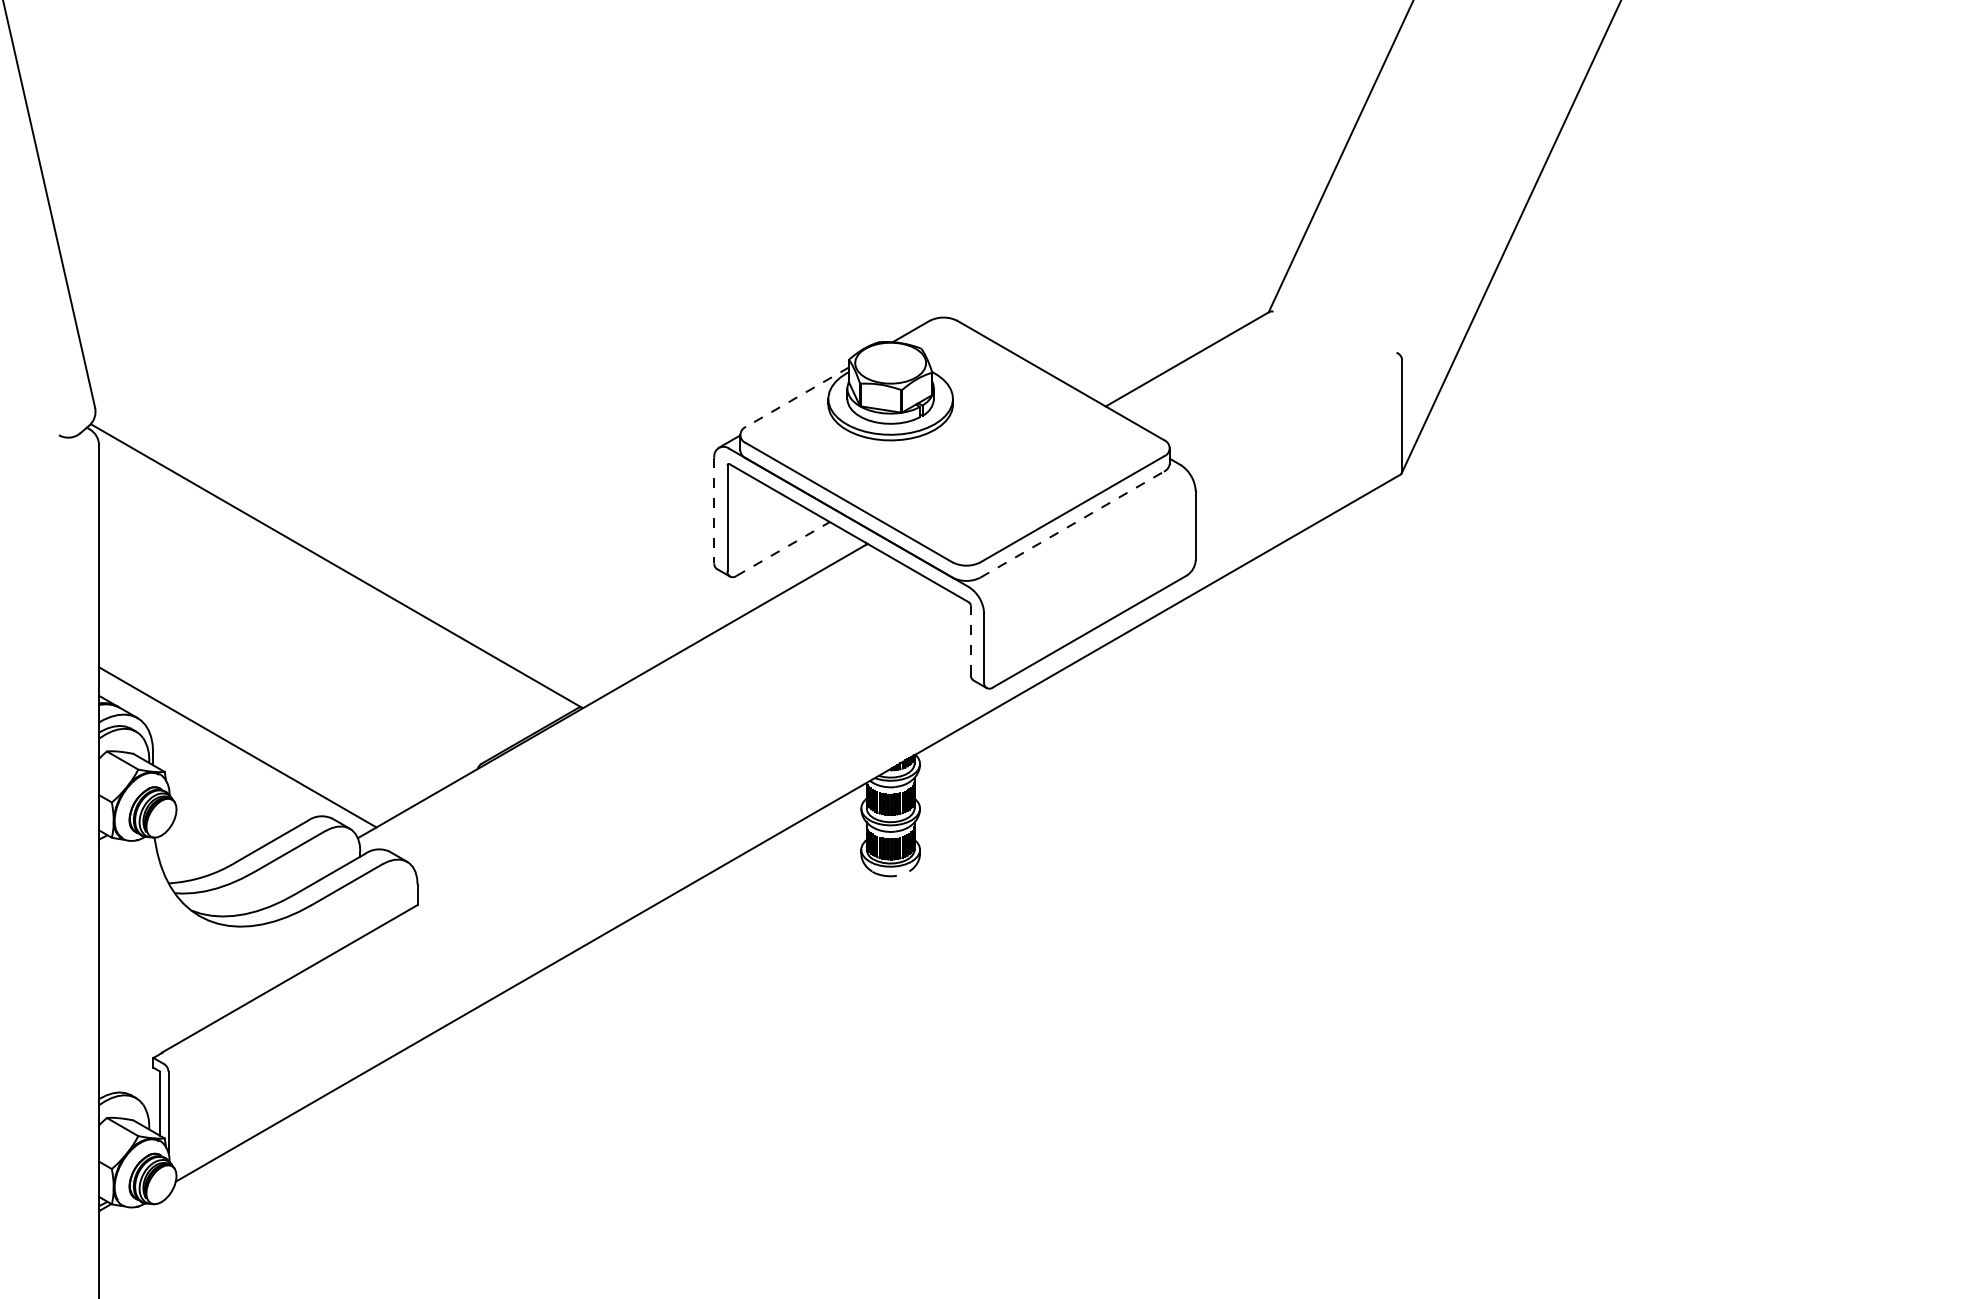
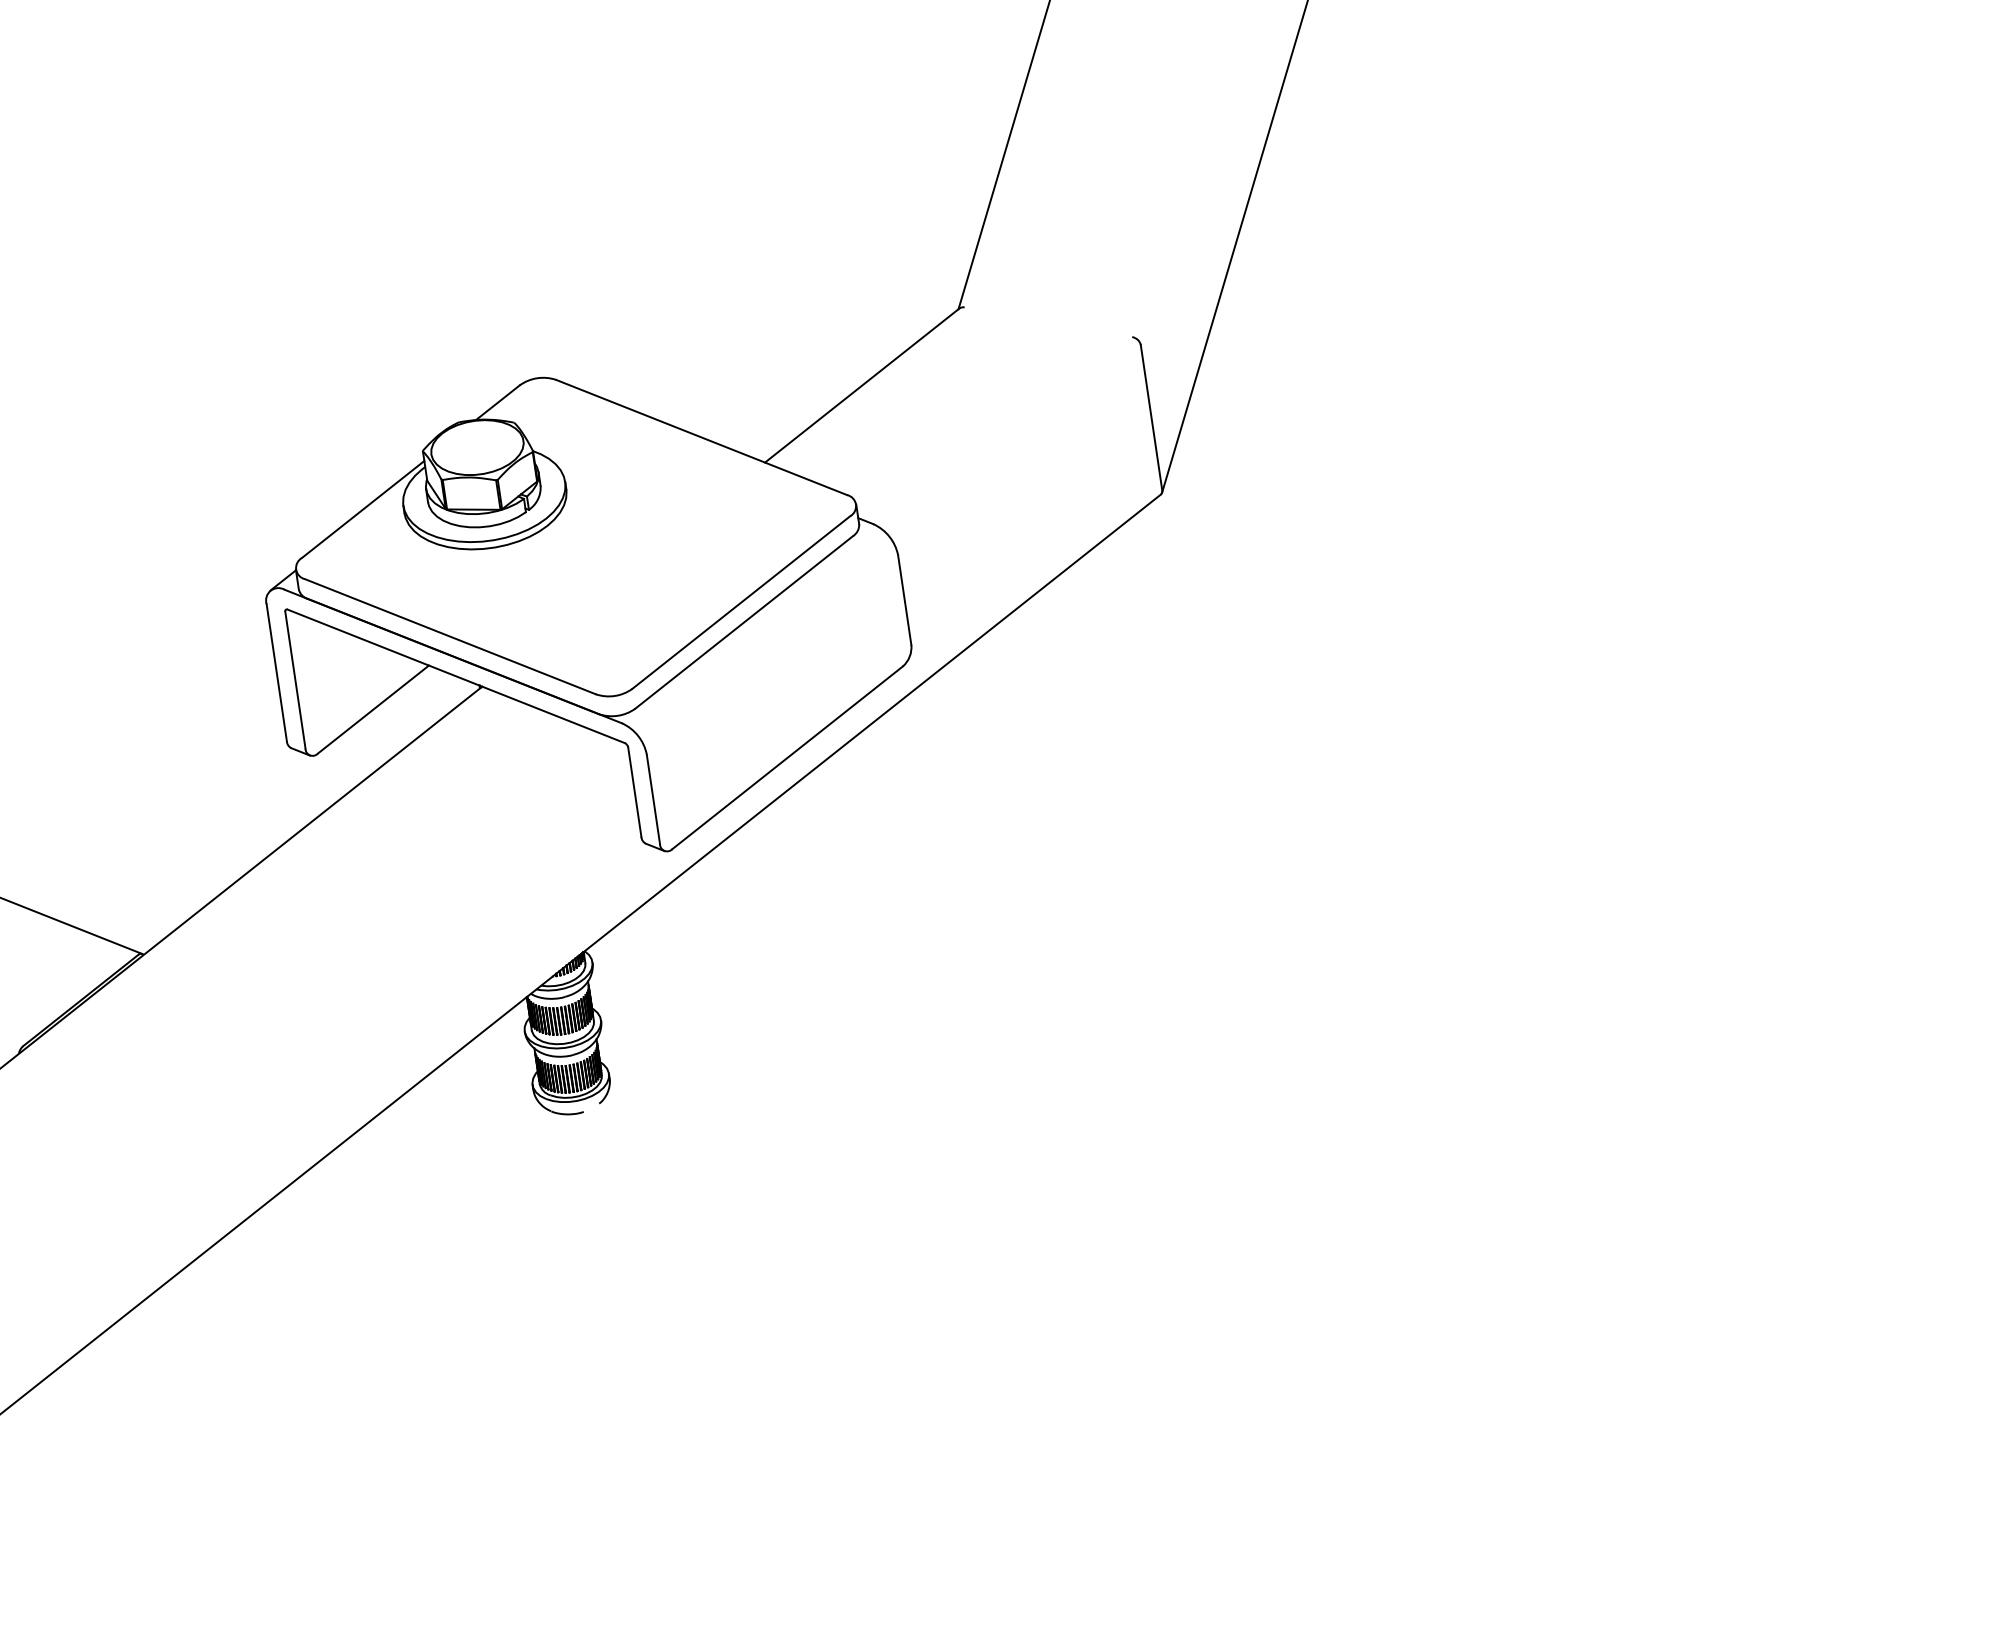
line: (797, 397) -> (363, 510), dashed -> solid
line: (714, 510) -> (276, 672), dashed -> solid
line: (1072, 524) -> (744, 622), dashed -> solid
line: (783, 549) -> (374, 710), dashed -> solid
line: (970, 639) -> (634, 791), dashed -> solid

